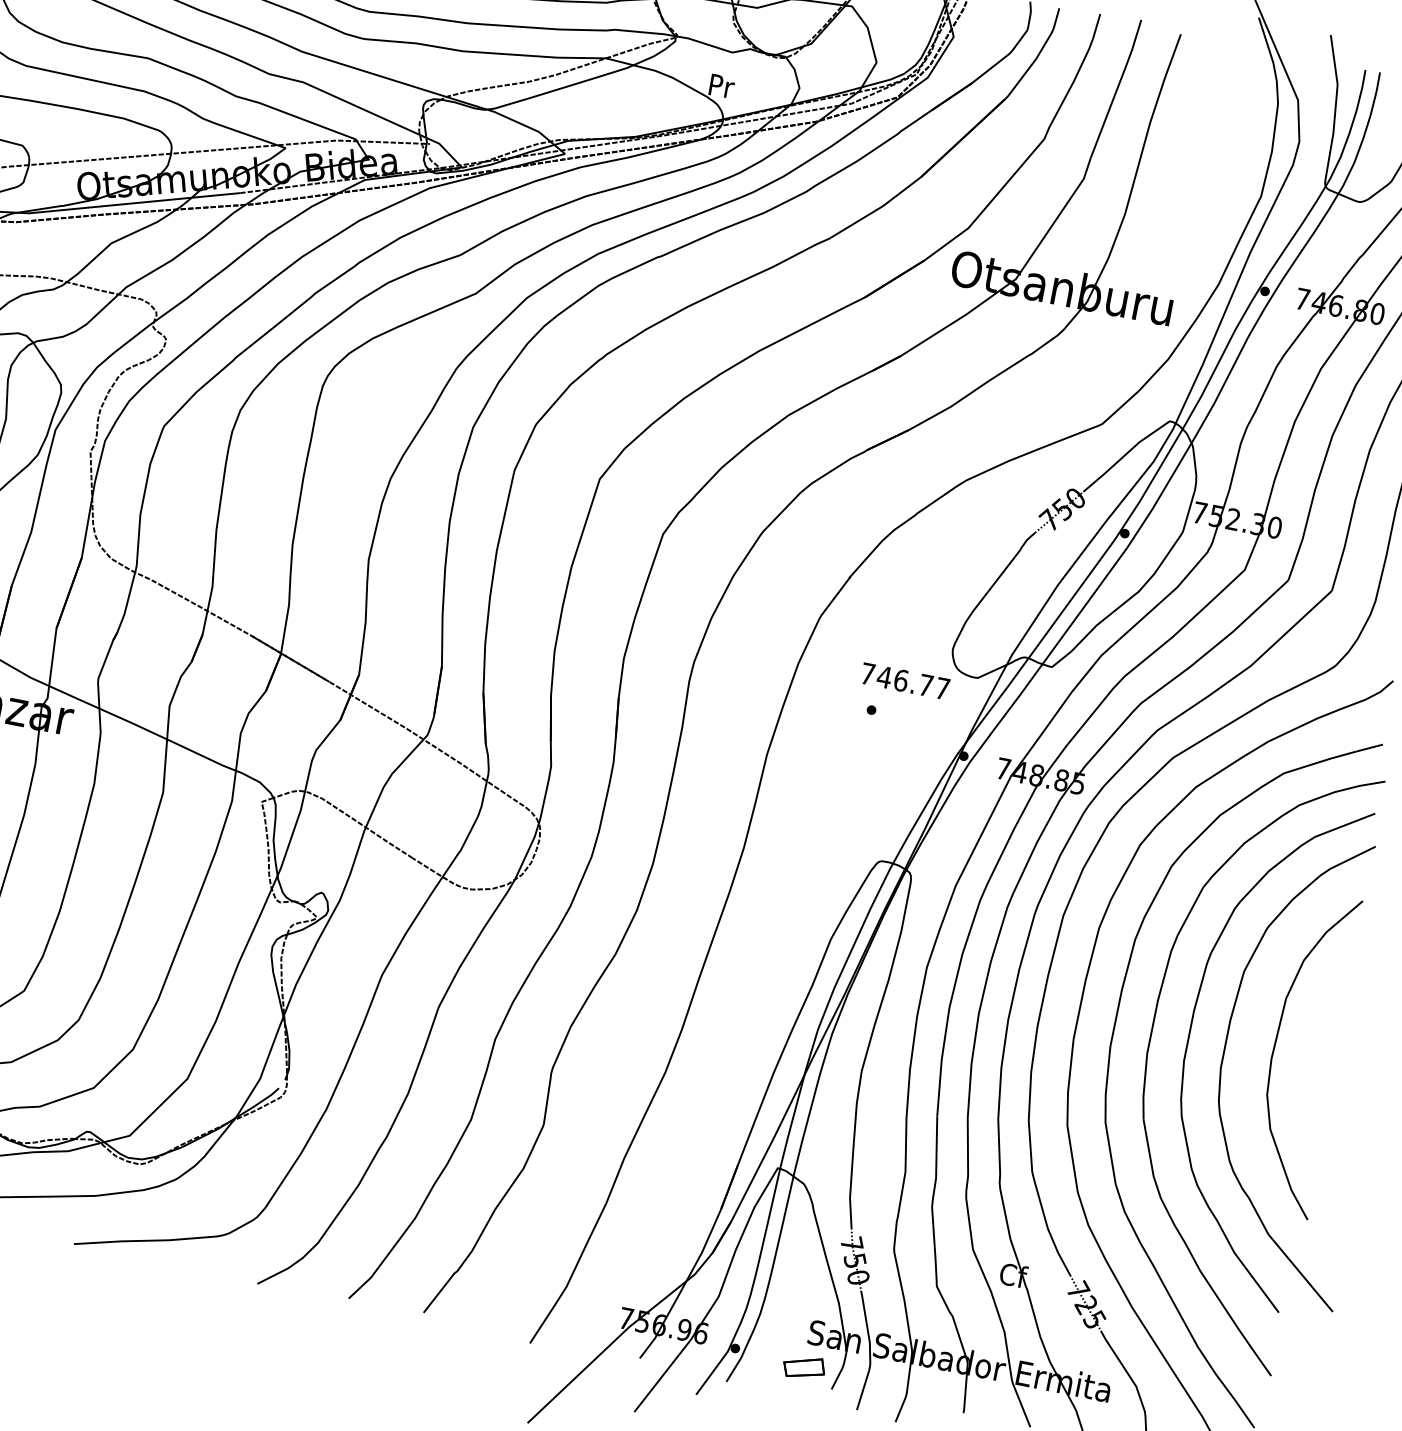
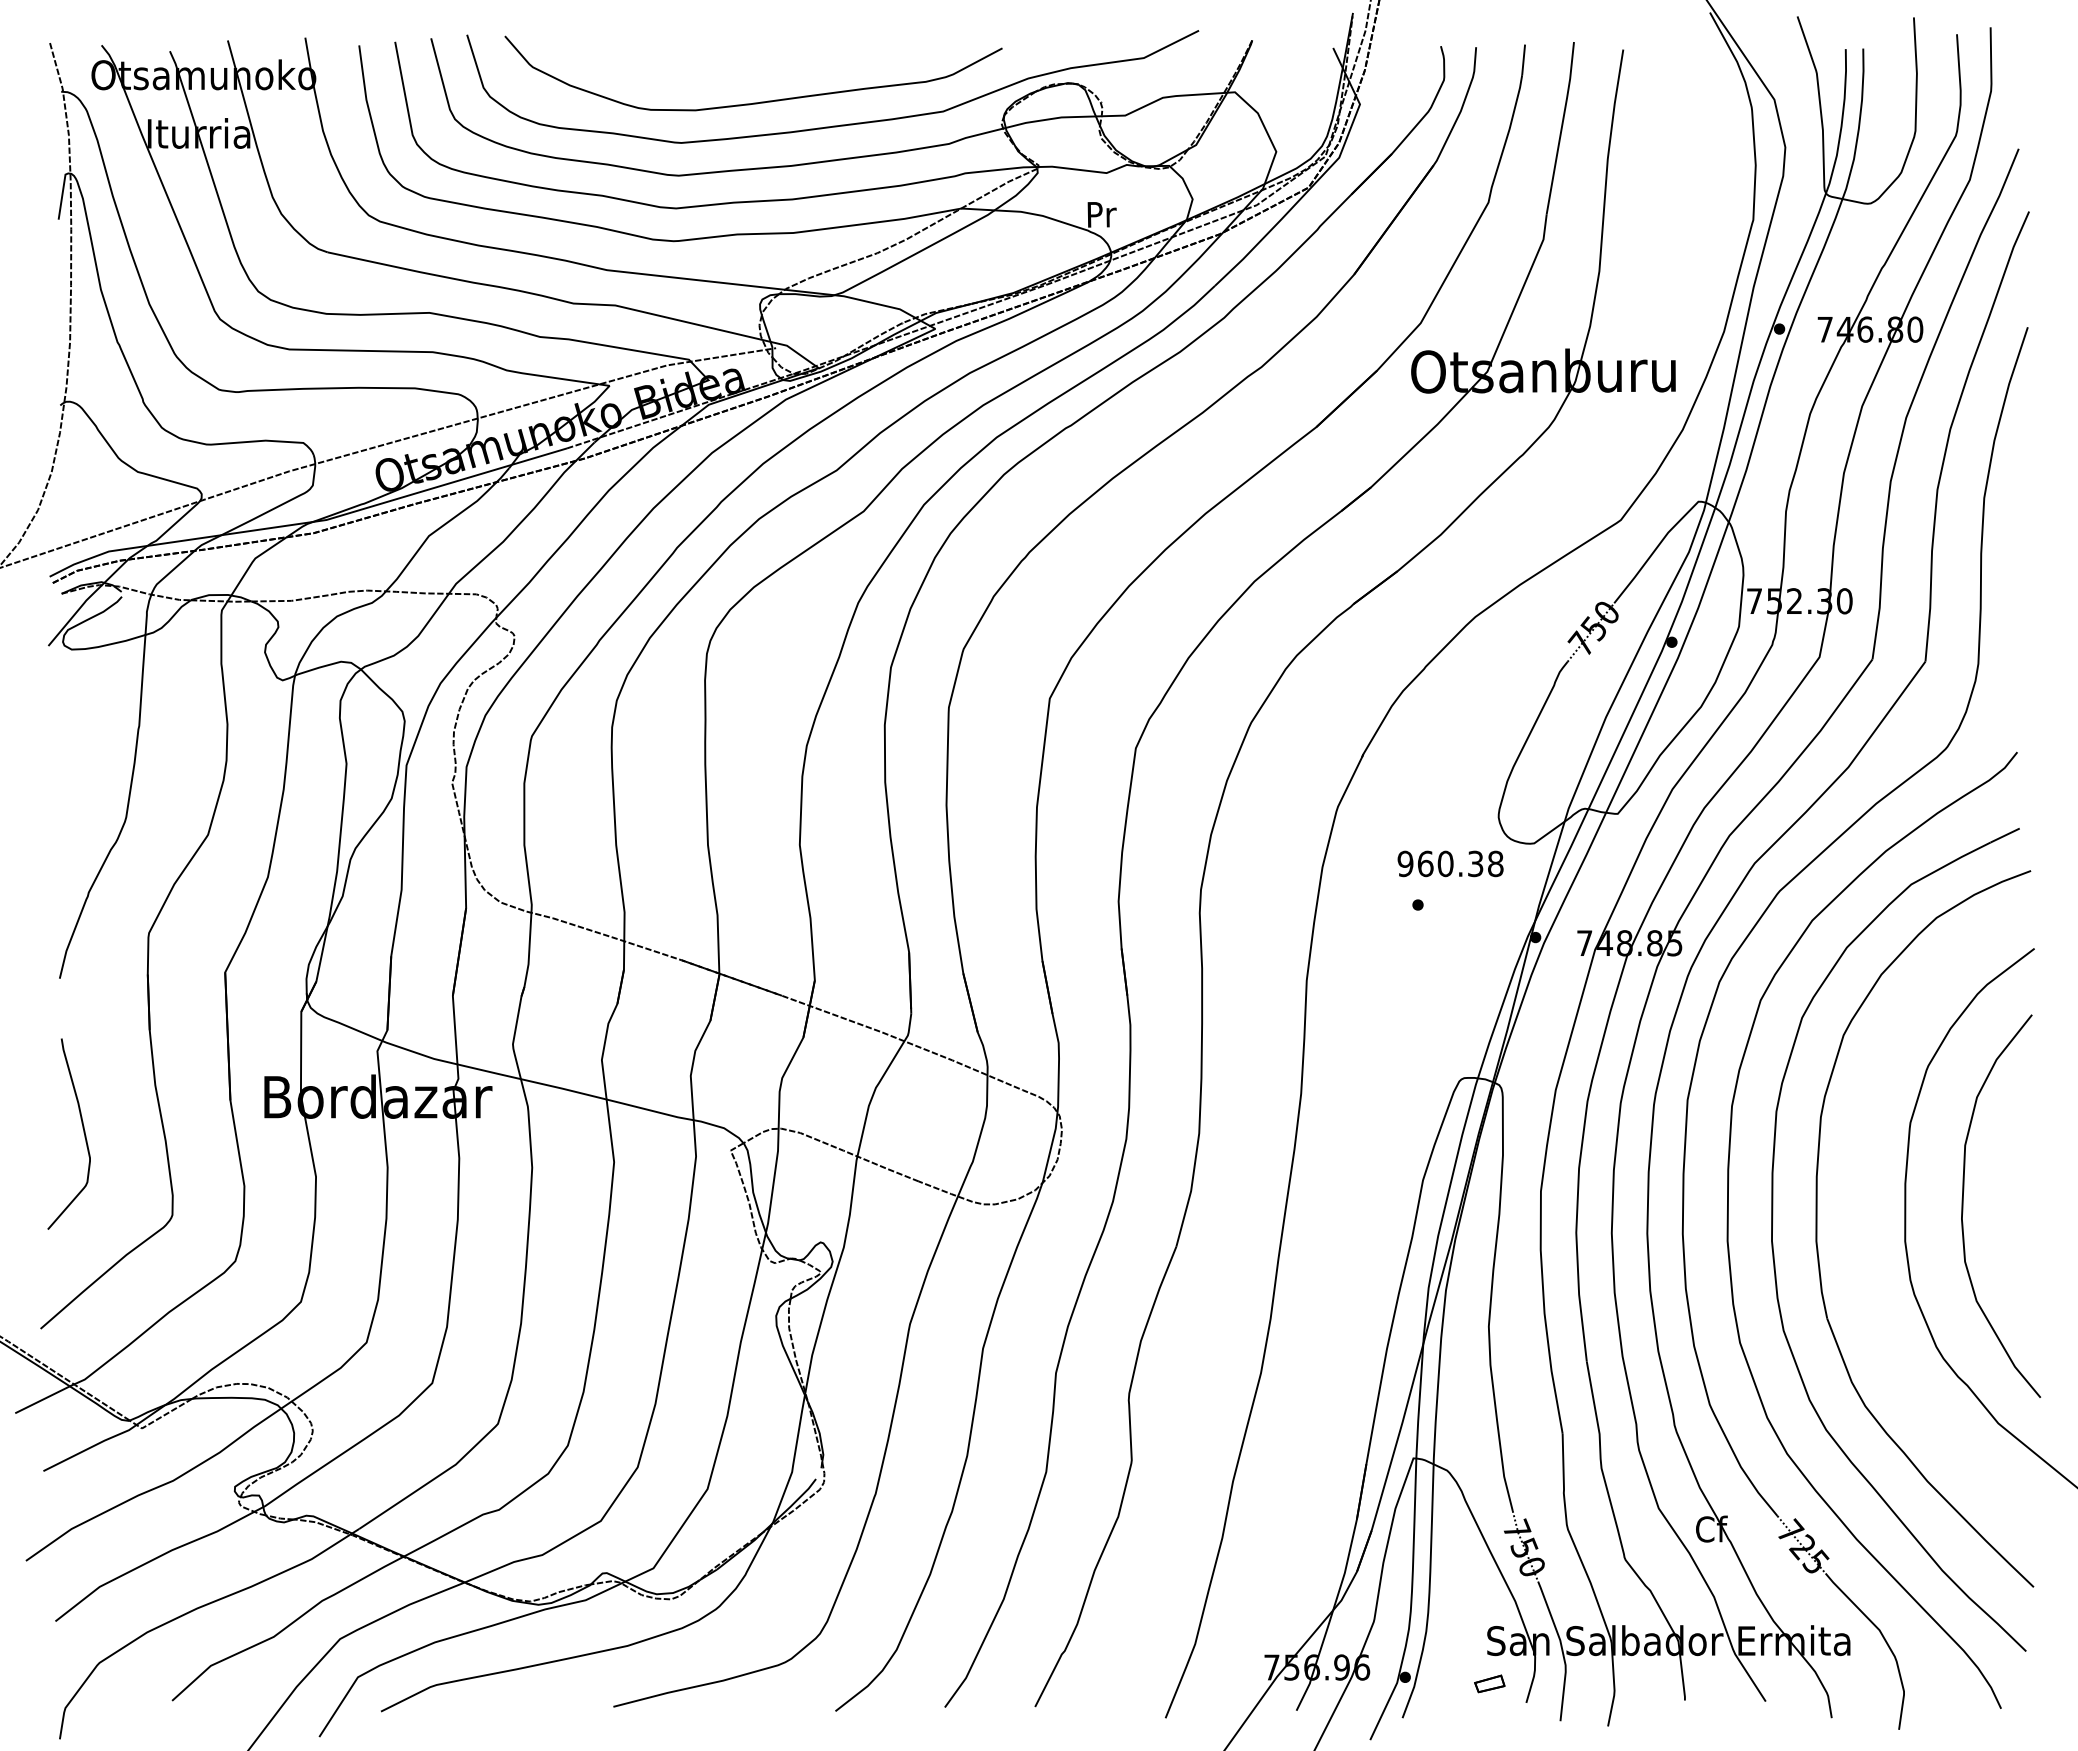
text: (905, 681) -> (1450, 863), 746.77 -> 960.38
curve: (1189, 1036) -> (1861, 1211), removed
part: (804, 1367) -> (1489, 1683), size x0.6

